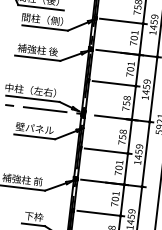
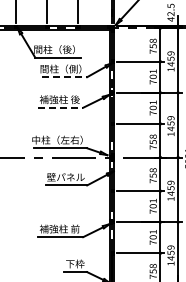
line: (45, 28) -> (64, 77), solid -> dashed
line: (37, 57) -> (60, 107), solid -> dashed

